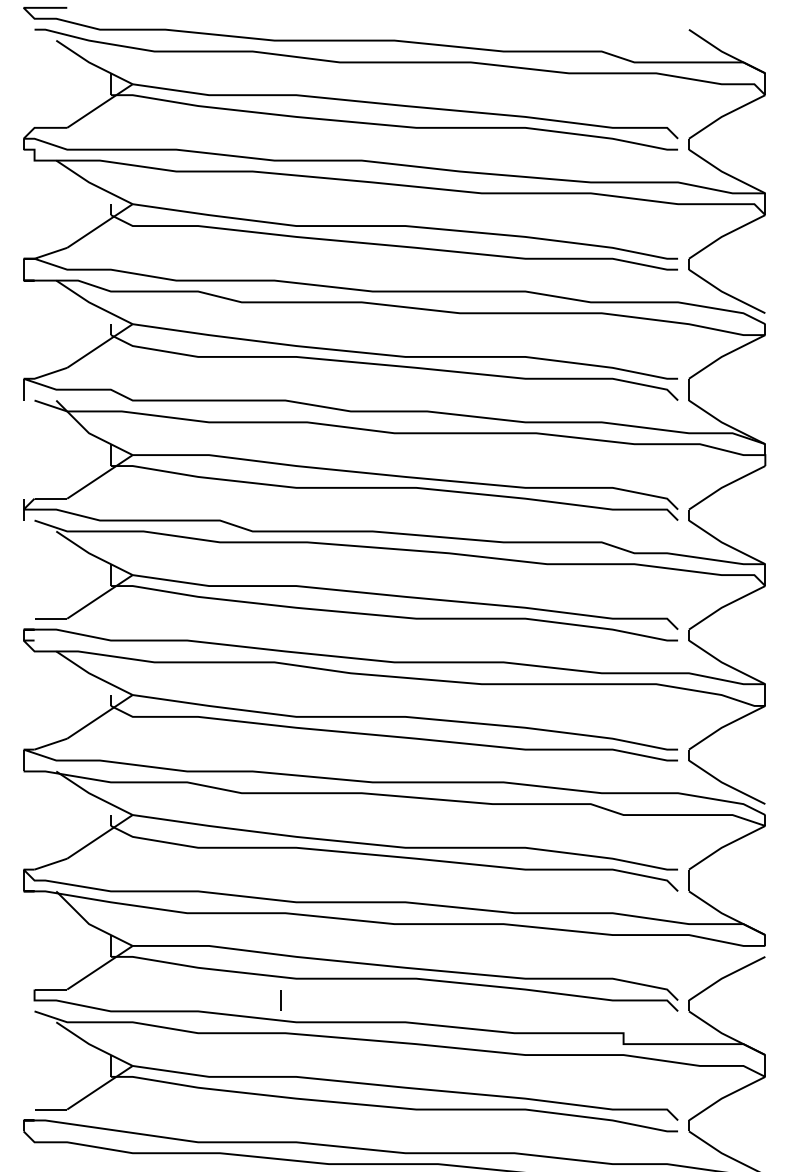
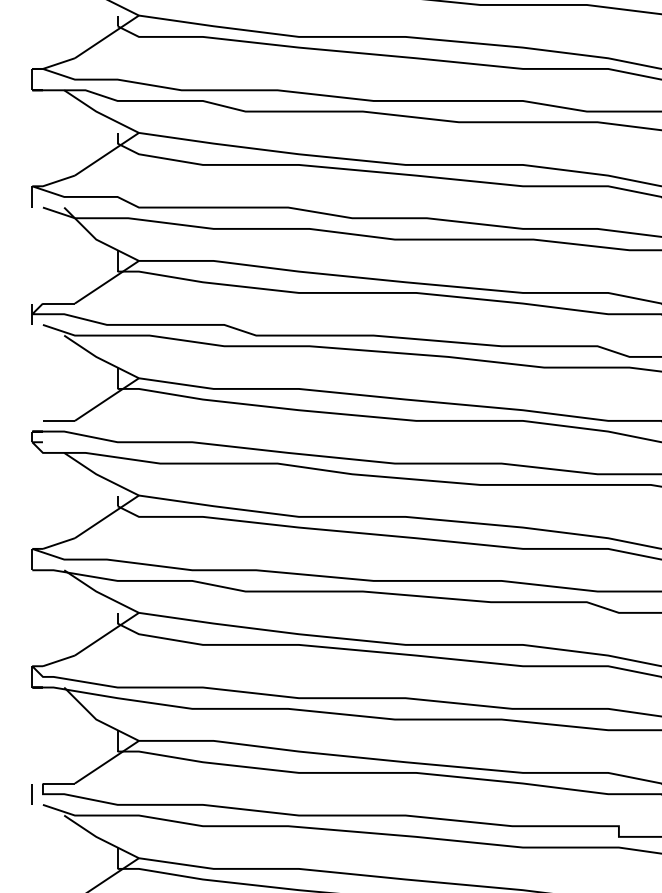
line: (280, 1000) -> (32, 794), moved

